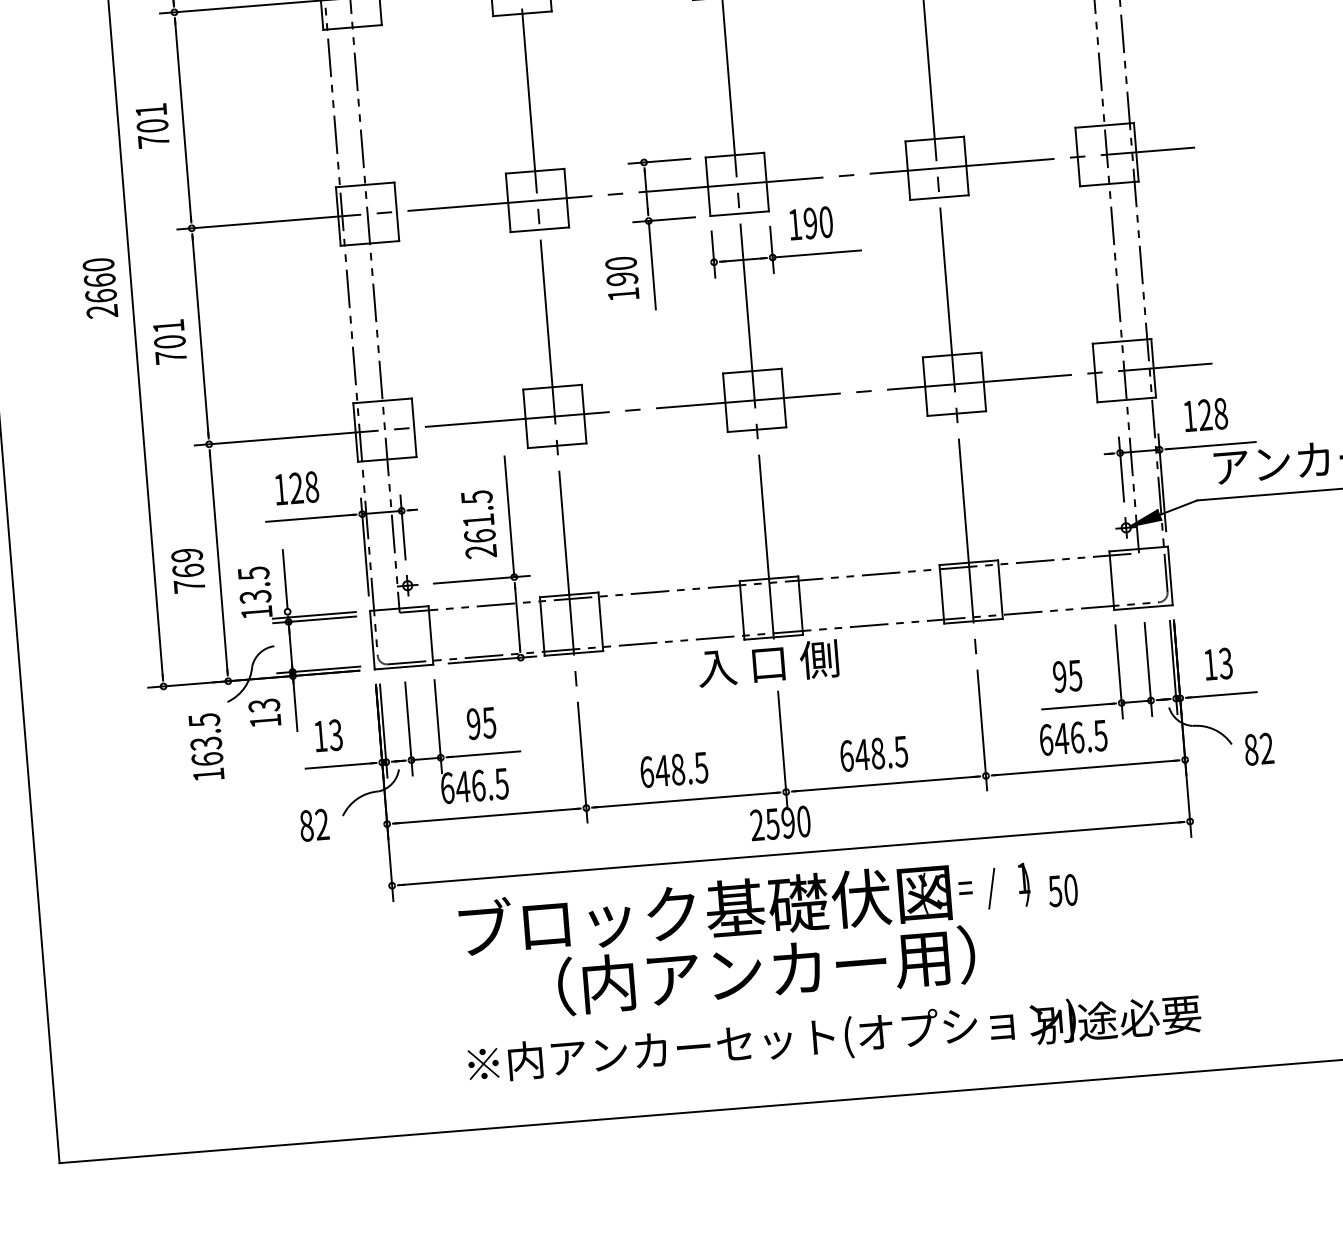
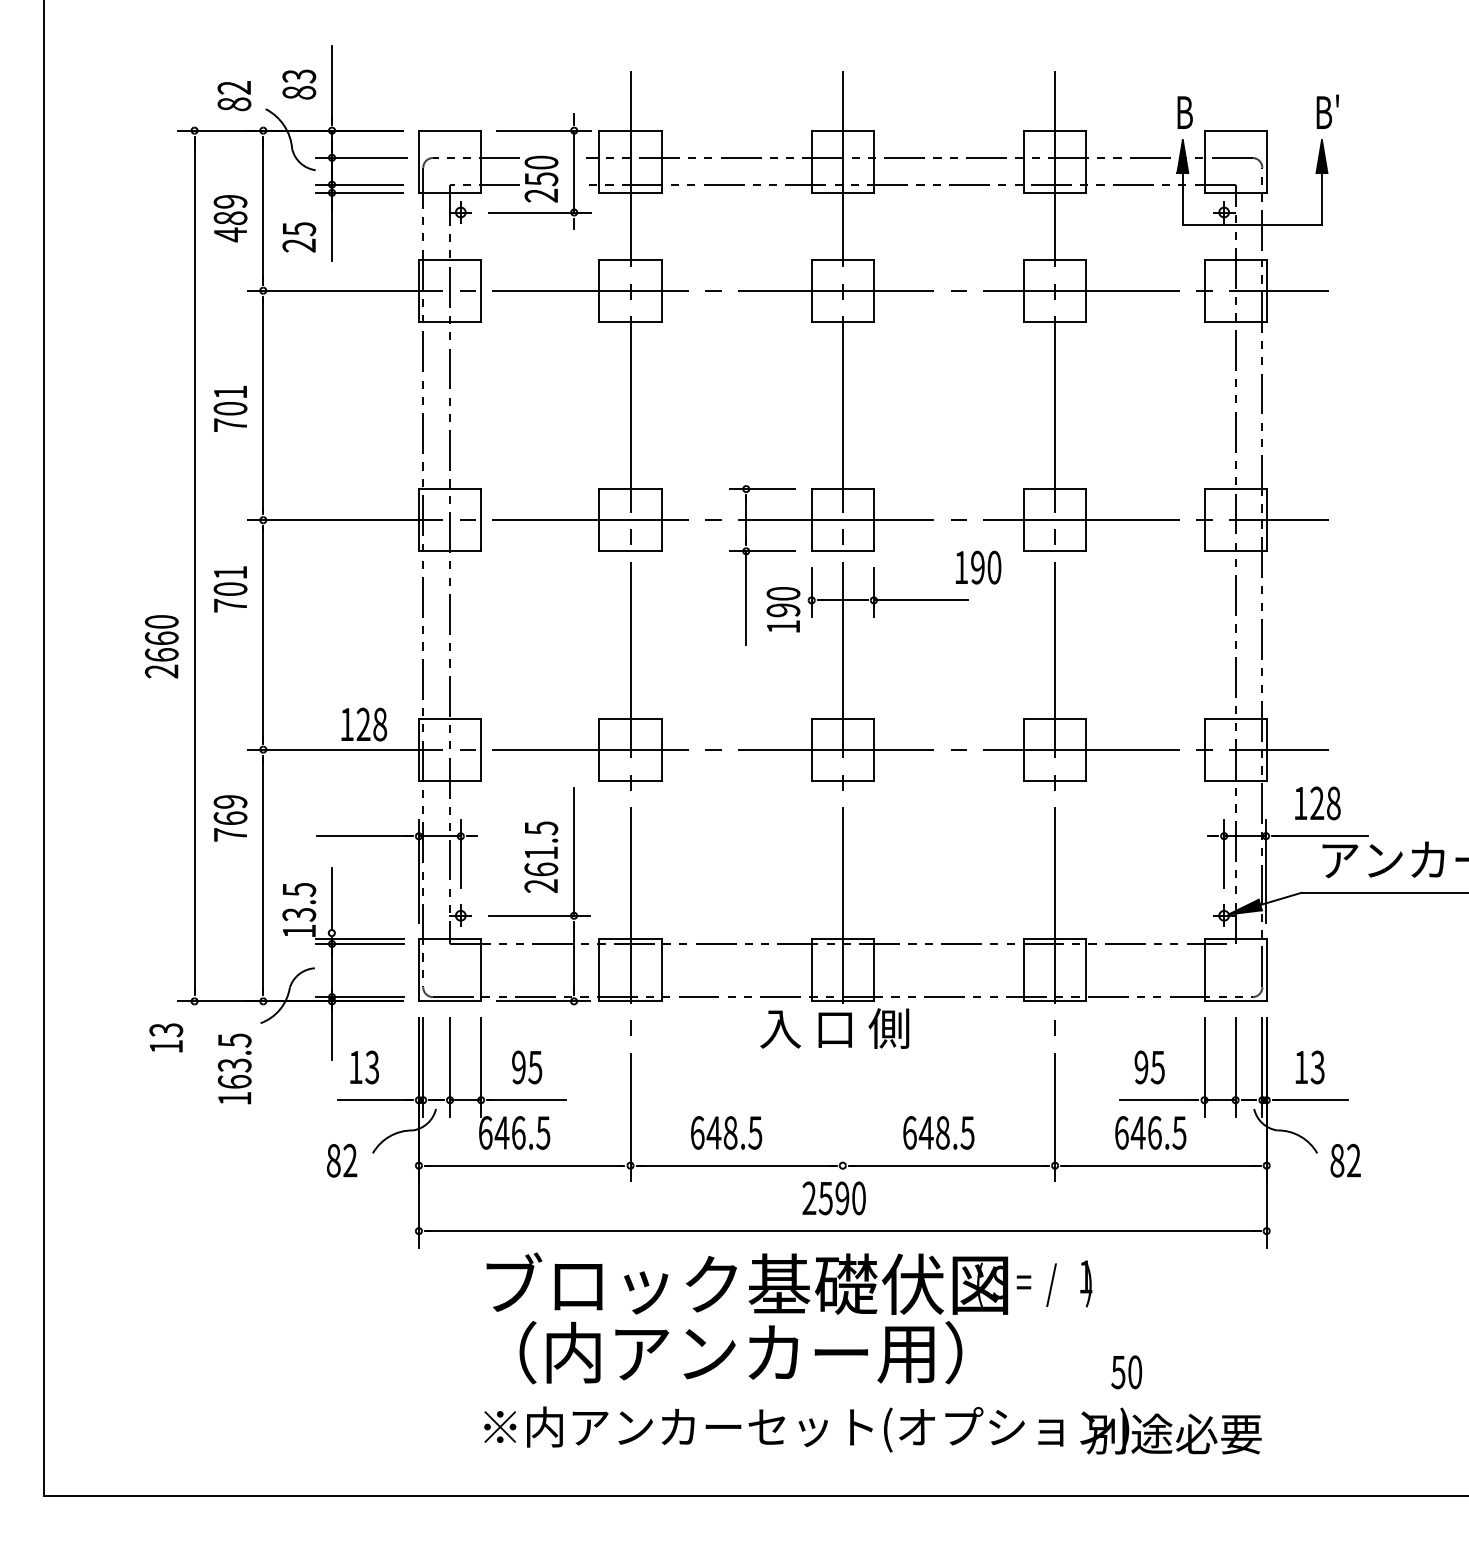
text: (811, 223) -> (978, 567), moved
text: (622, 278) -> (783, 609), moved
text: (100, 288) -> (161, 646), moved
text: (169, 342) -> (230, 589), moved
text: (296, 488) -> (363, 724), moved
text: (188, 570) -> (230, 818), moved
text: (265, 712) -> (166, 1037), moved
line: (782, 749) -> (842, 1120), removed
text: (1062, 890) -> (1126, 1372), moved
text: (766, 970) -> (740, 1352), moved

